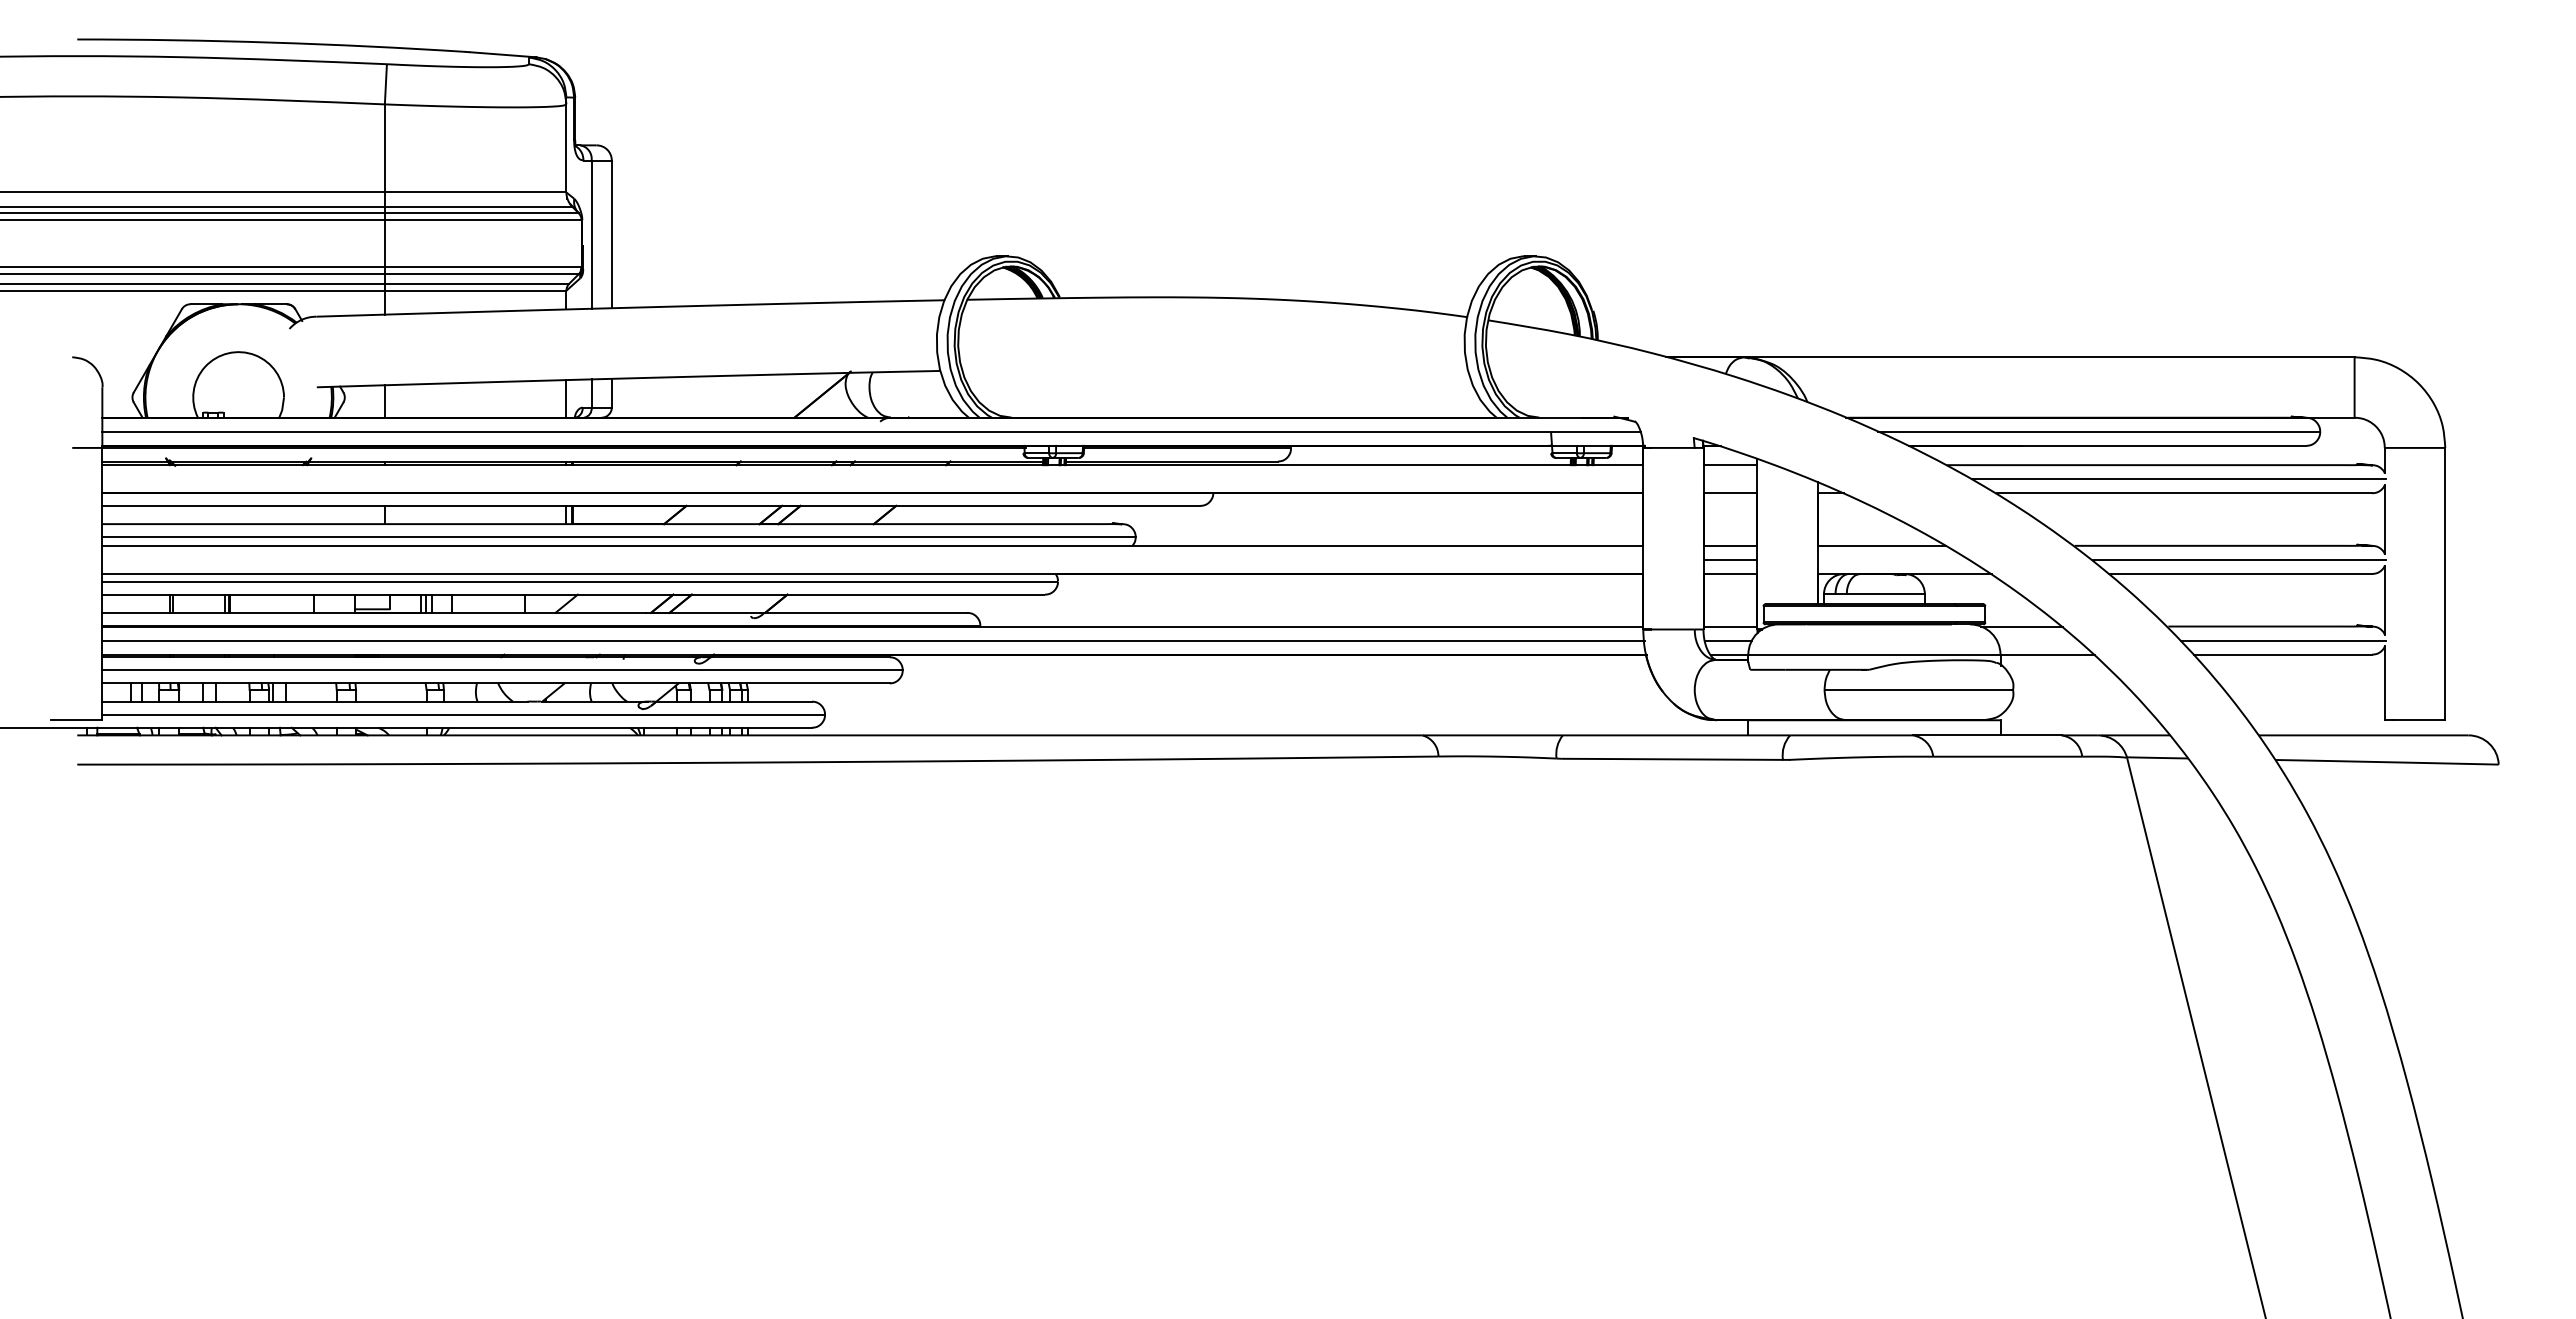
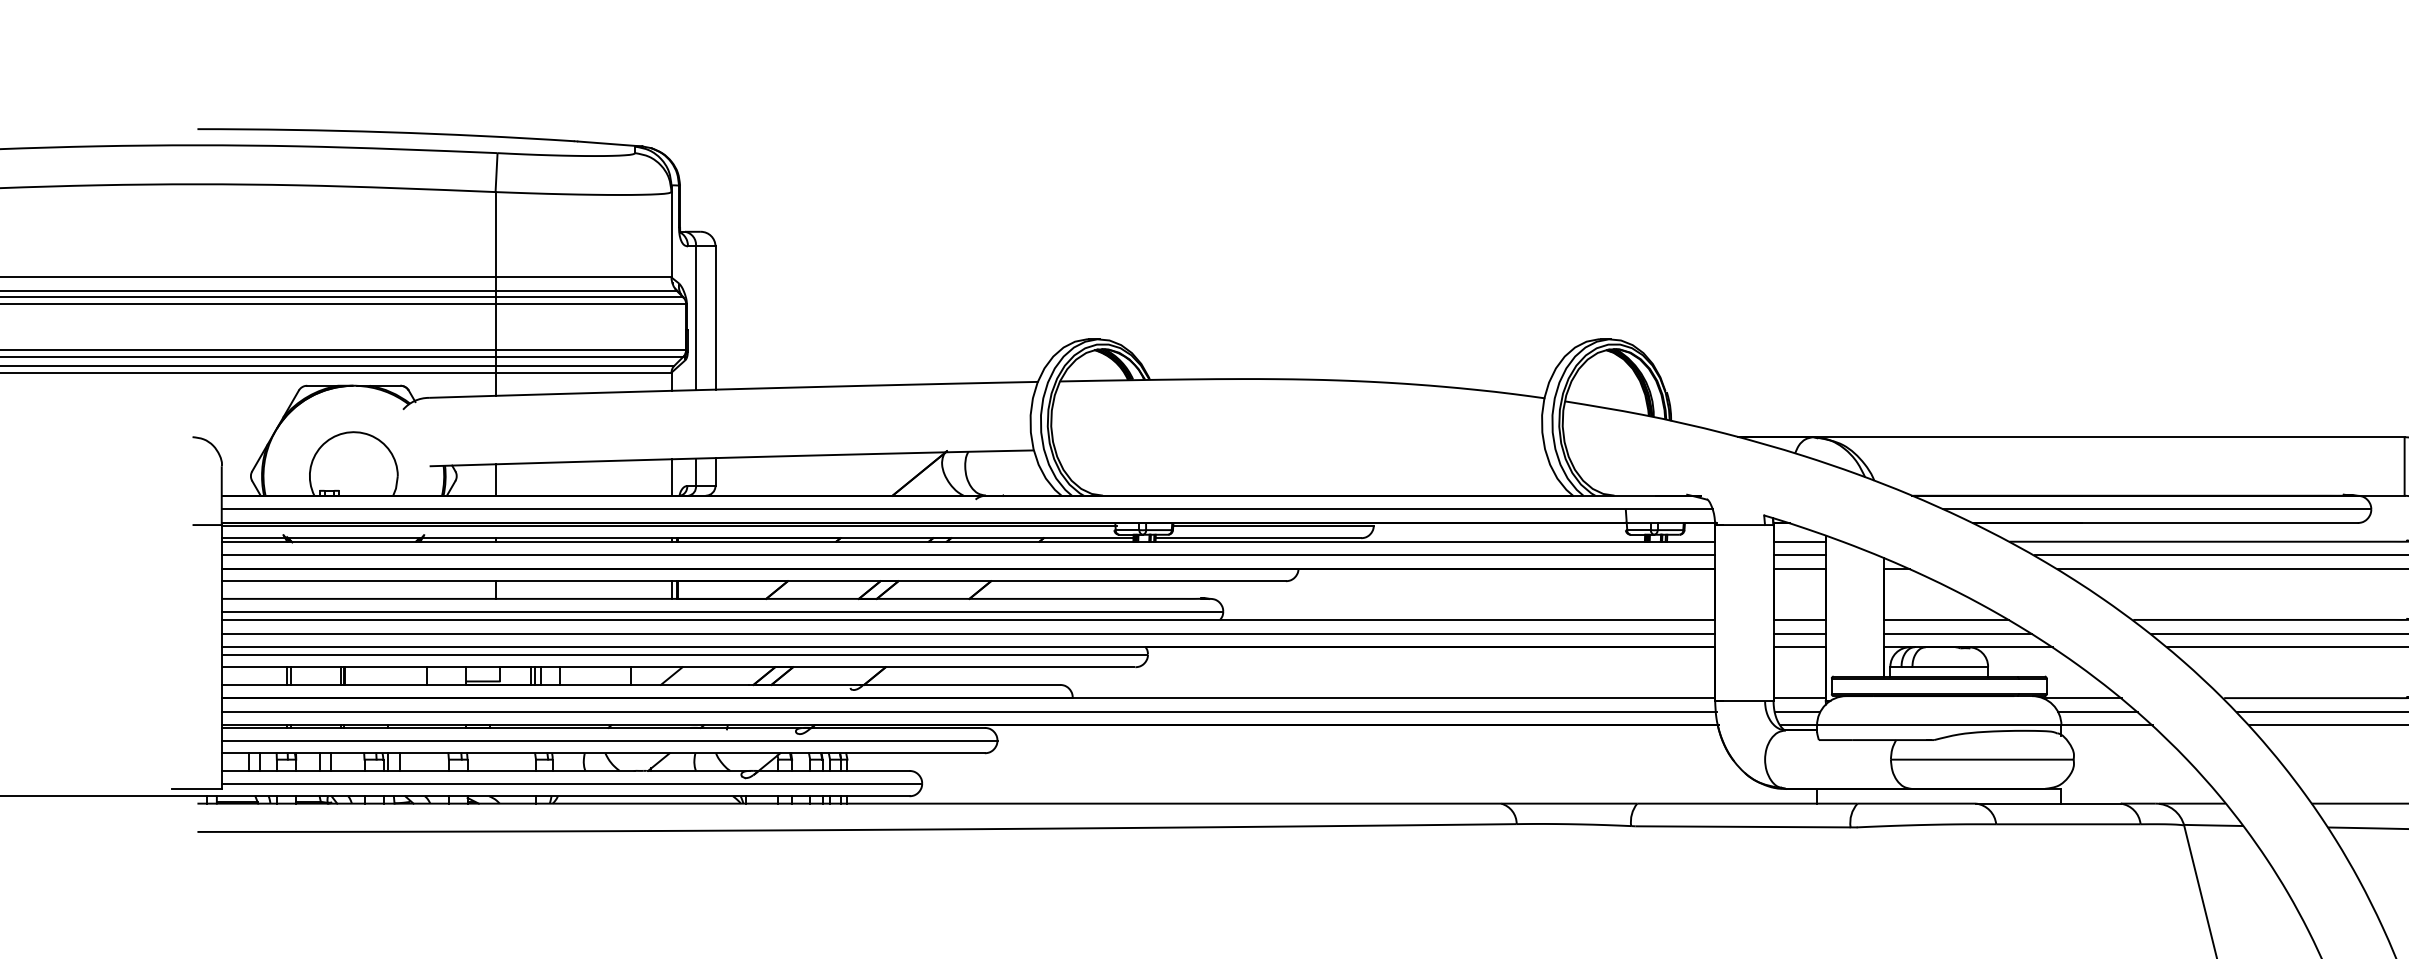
line: (872, 479) -> (968, 555), added
line: (1730, 479) -> (1799, 555), added
line: (872, 559) -> (968, 633), added
line: (1893, 559) -> (1957, 633), added
line: (2038, 640) -> (2098, 711), added

